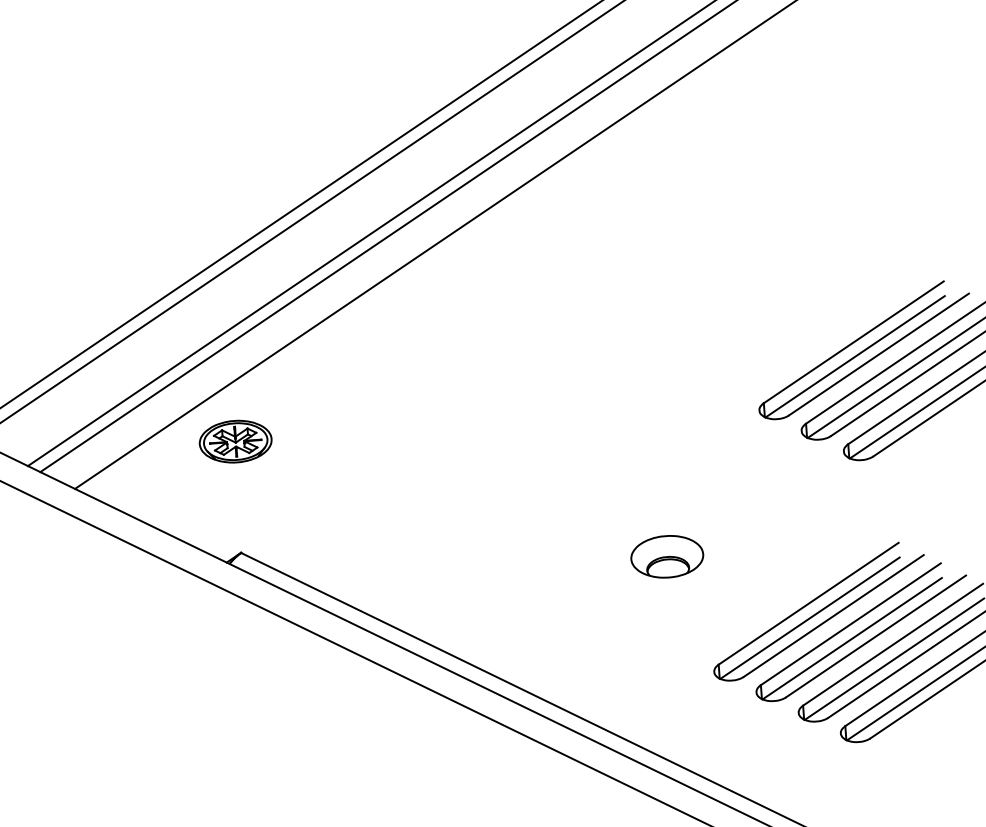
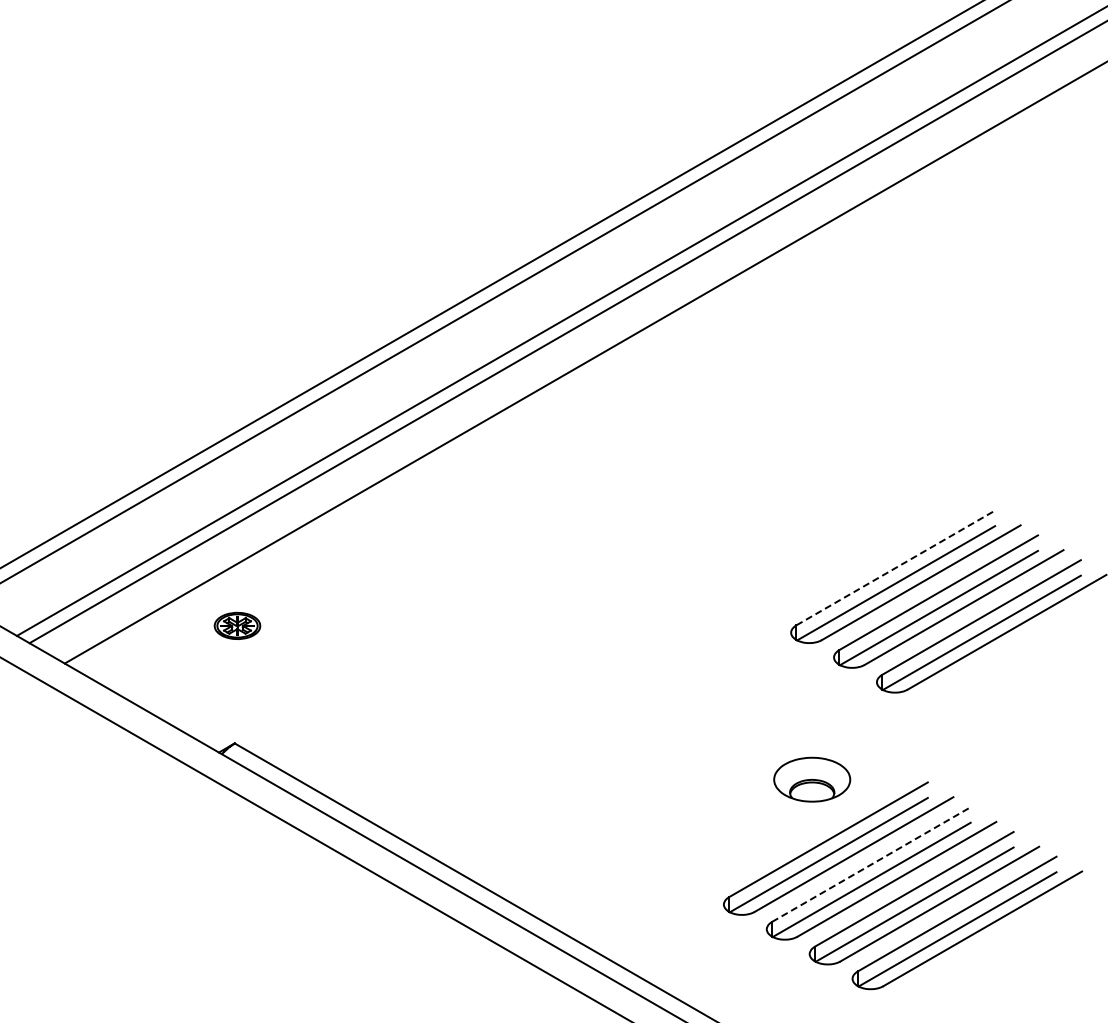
line: (853, 341) -> (895, 567), solid -> dashed
part: (235, 441) -> (237, 625), size x0.6
part: (667, 556) -> (812, 779), moved
line: (850, 624) -> (871, 864), solid -> dashed

